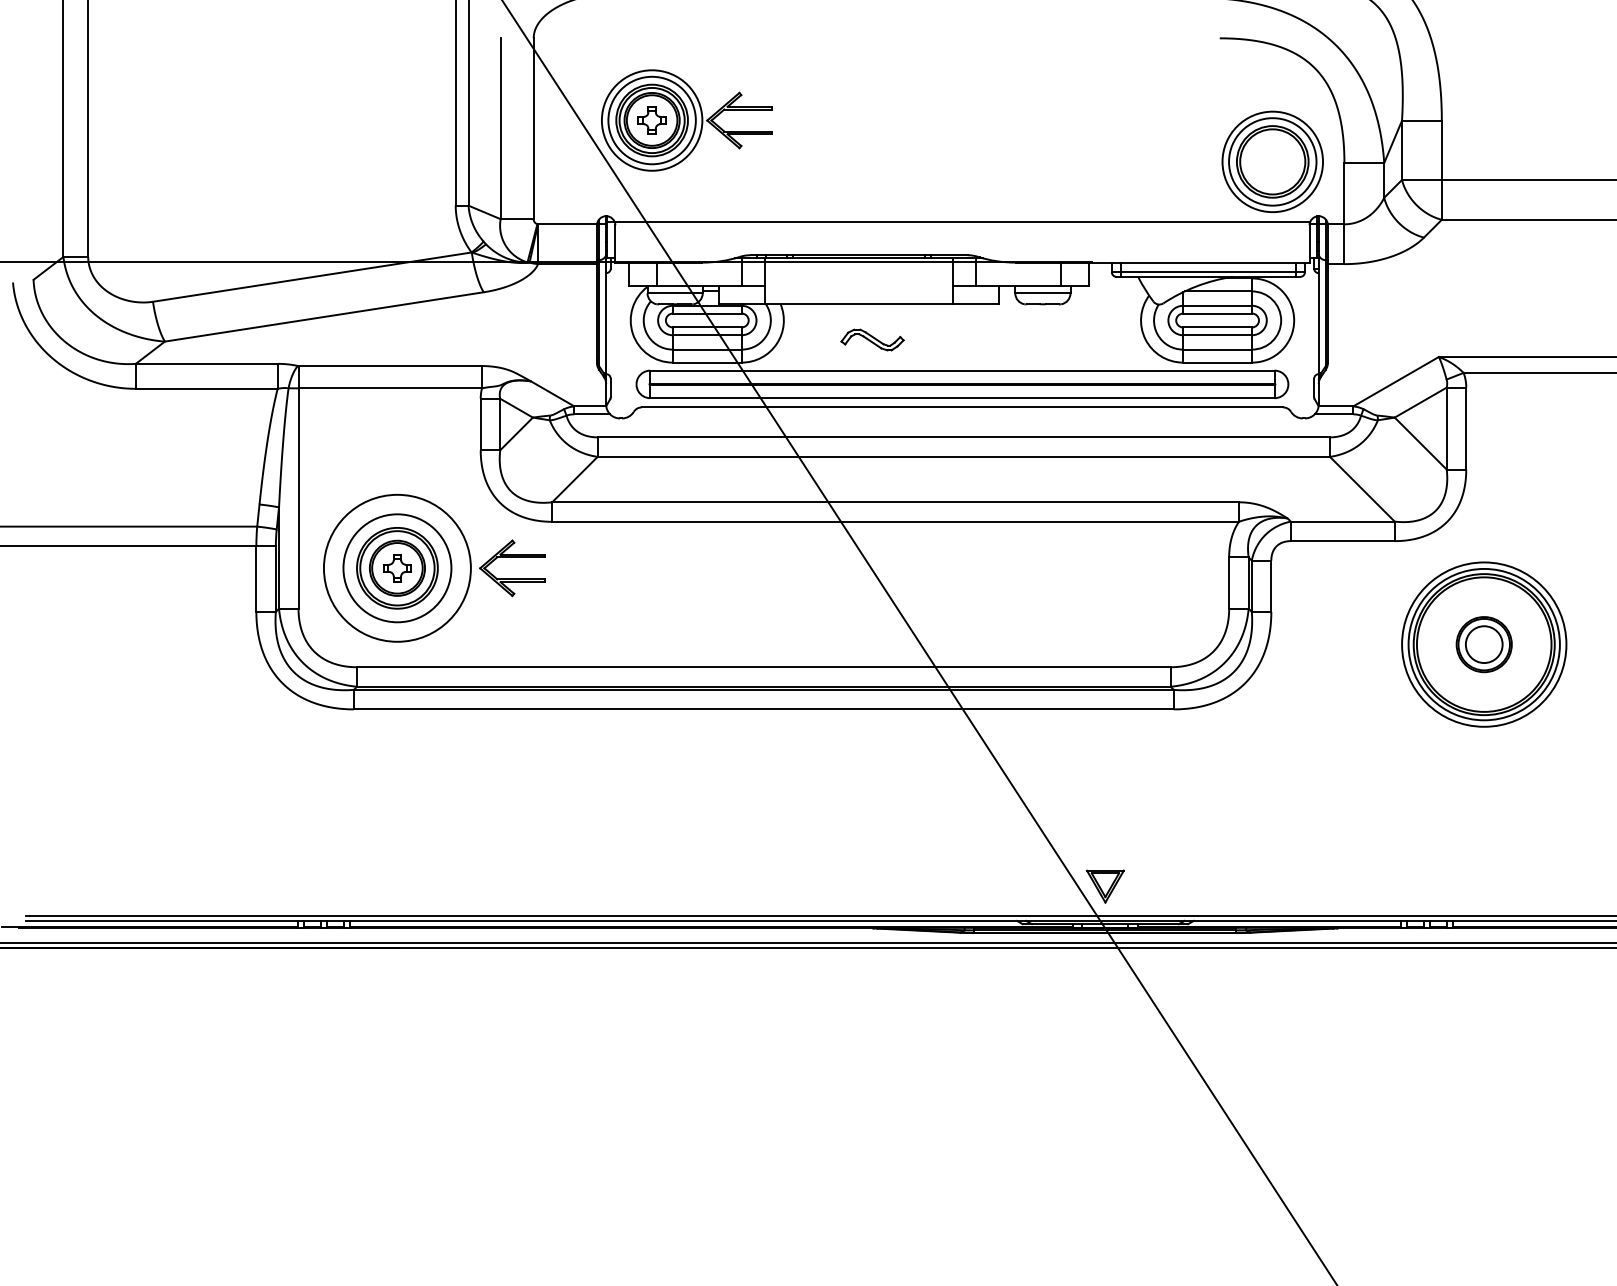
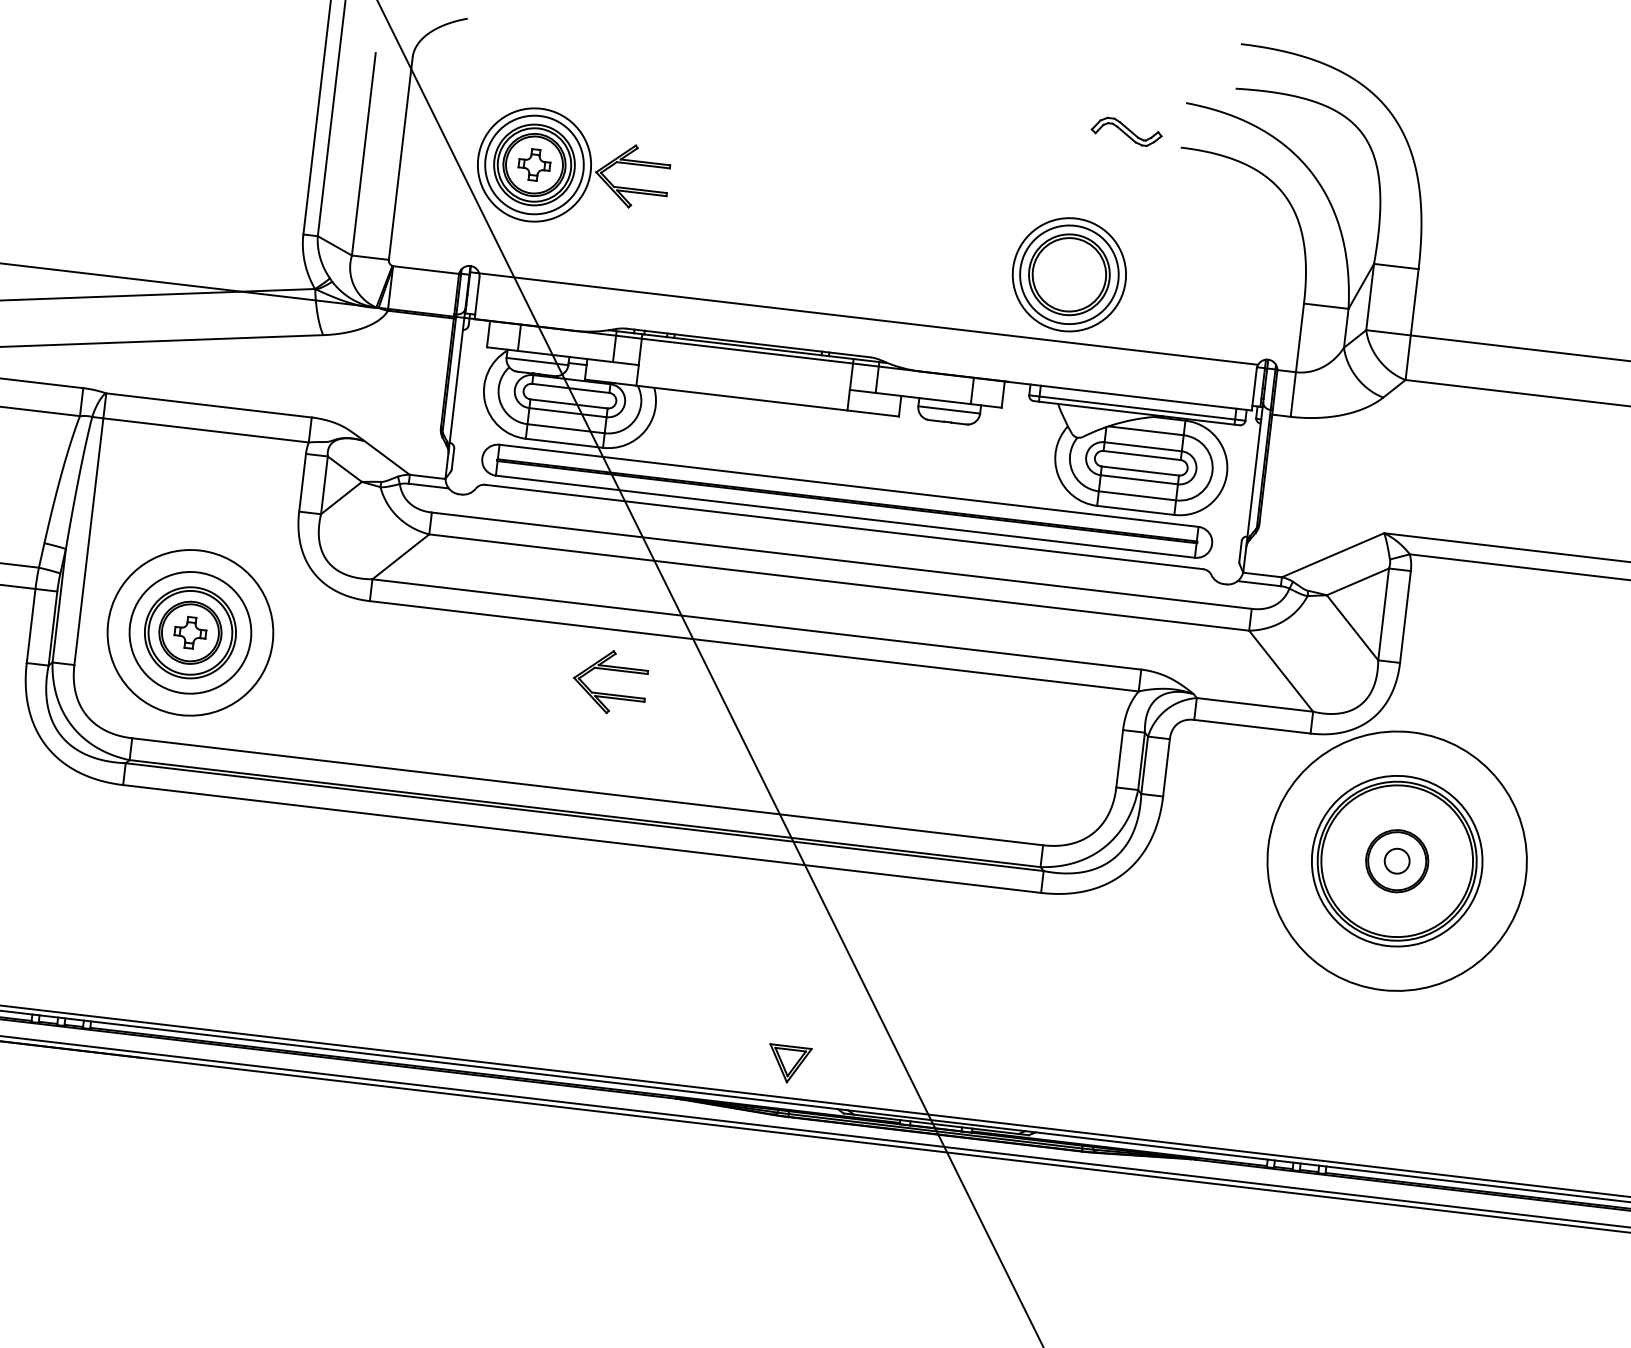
part: (1272, 161) -> (1069, 274), moved
part: (872, 339) -> (1126, 131), moved
part: (512, 578) -> (609, 693), moved
circle: (1483, 644) -> (1396, 860), size x0.6
circle: (1484, 644) -> (1397, 861), size x1.4
part: (1105, 886) -> (789, 1064), moved

